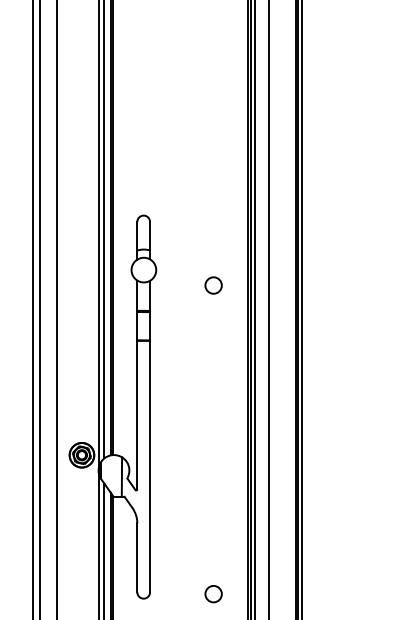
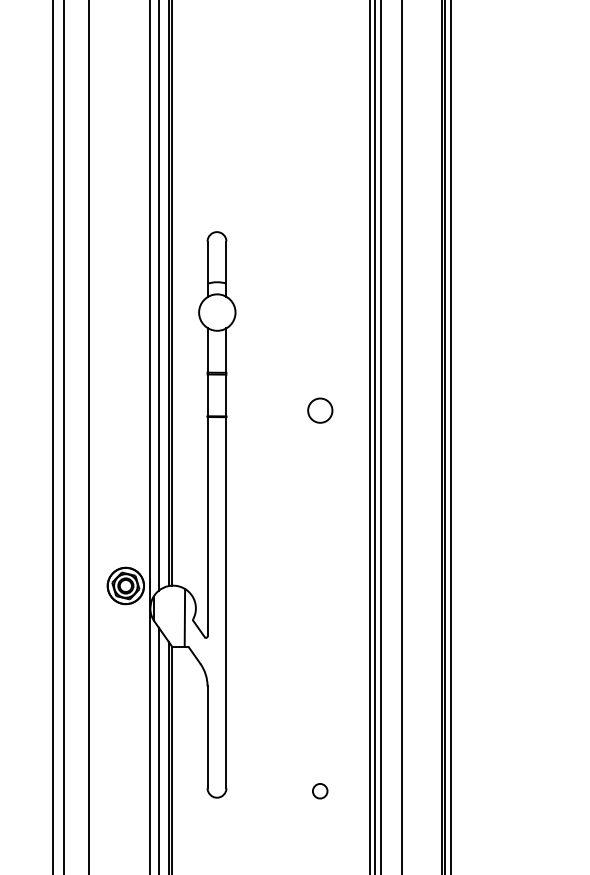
circle: (213, 285) -> (320, 410), moved
circle: (213, 594) -> (320, 791), size x0.6

